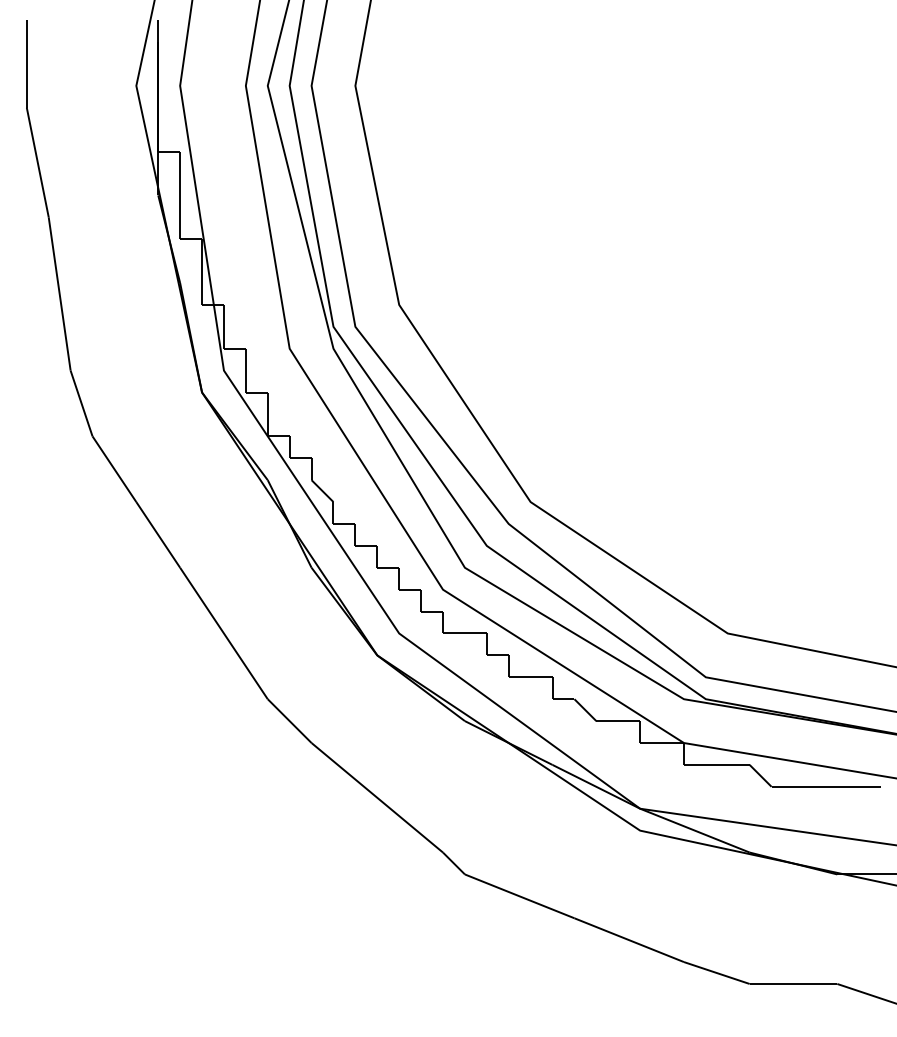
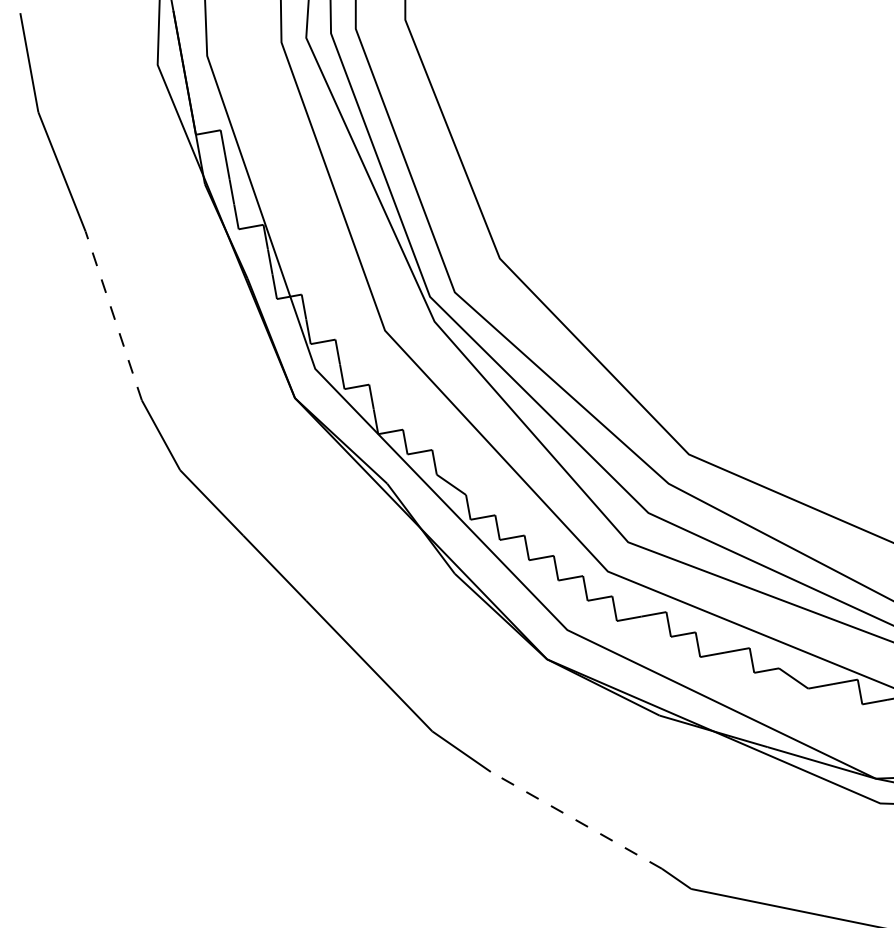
line: (59, 293) -> (113, 315), solid -> dashed
line: (377, 797) -> (576, 819), solid -> dashed

